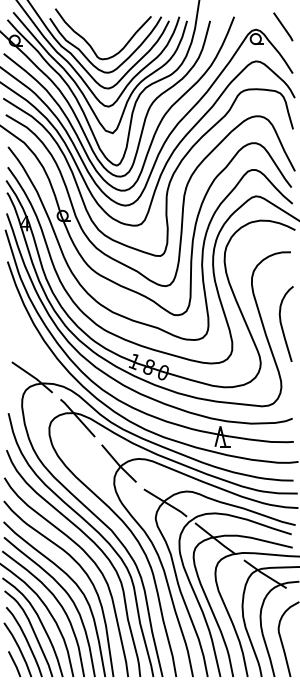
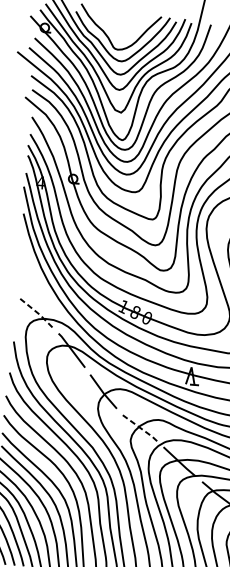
line: (33, 376) -> (37, 312), solid -> dashed
line: (165, 502) -> (139, 427), solid -> dashed

